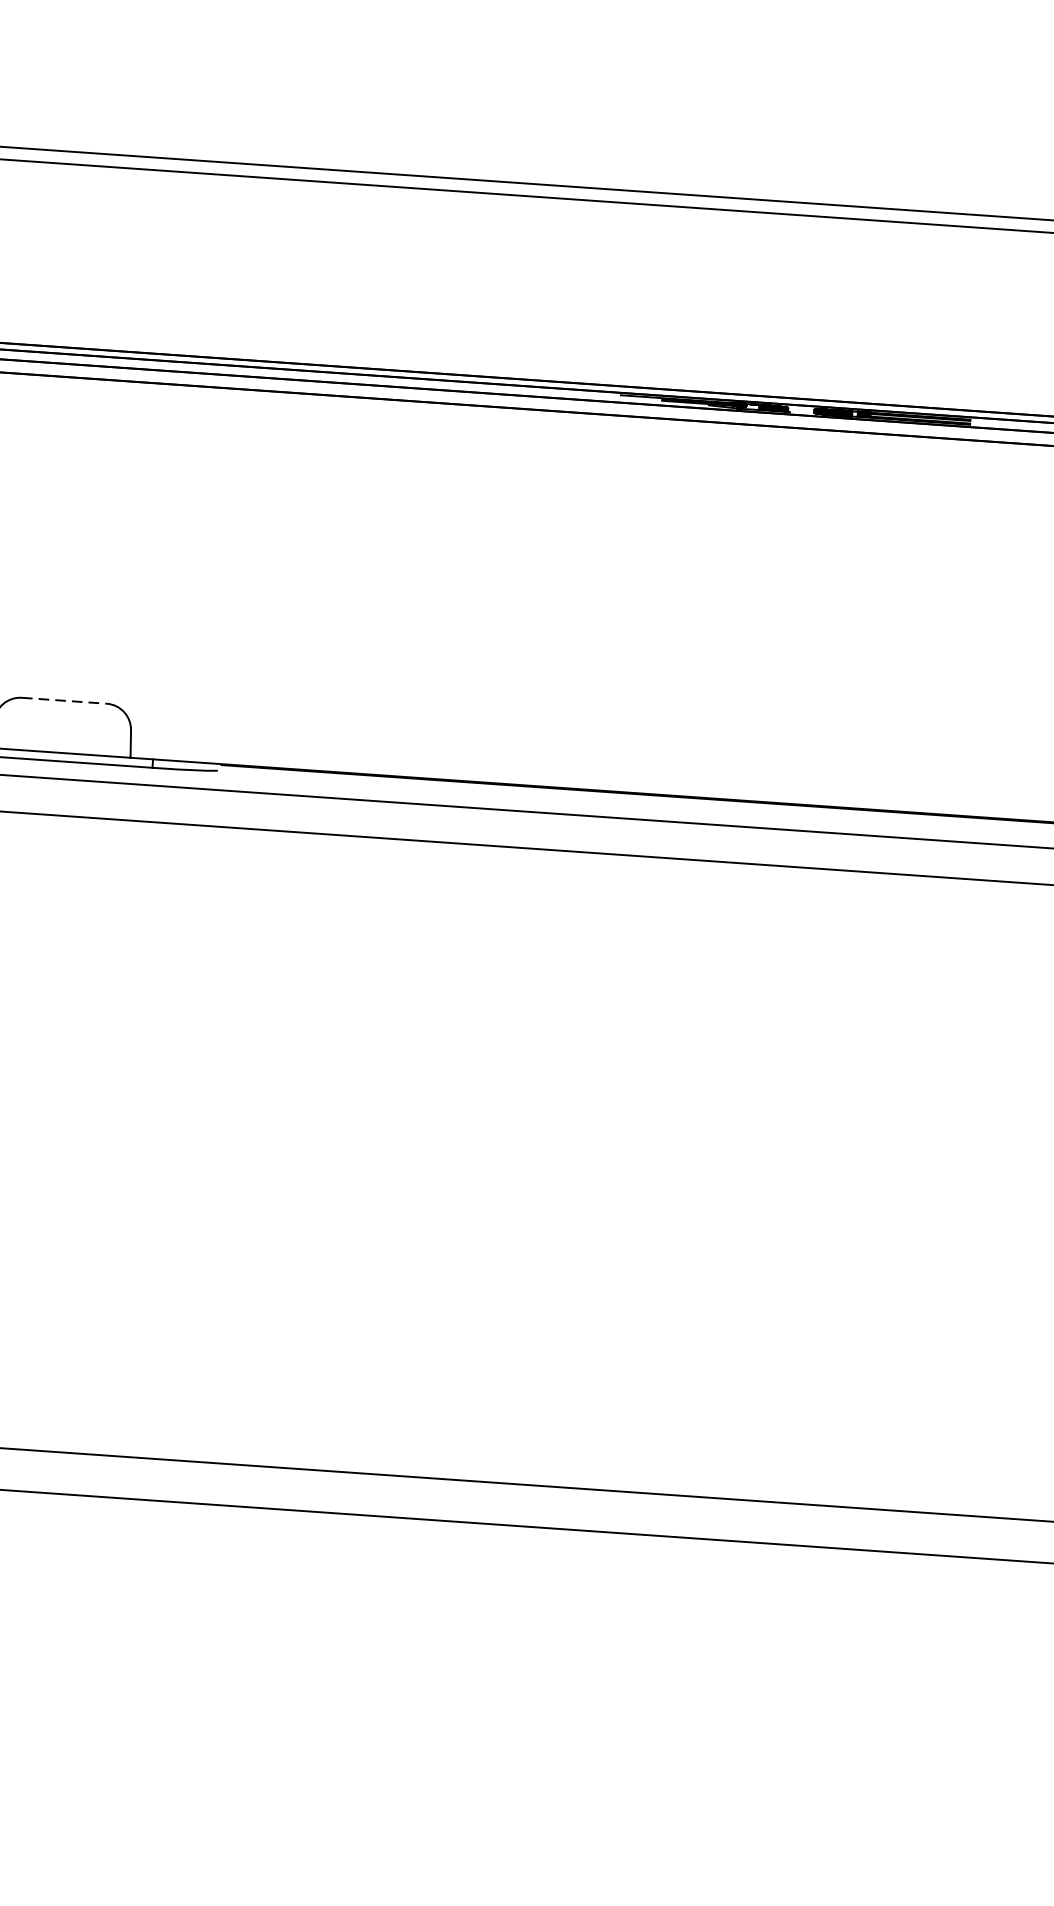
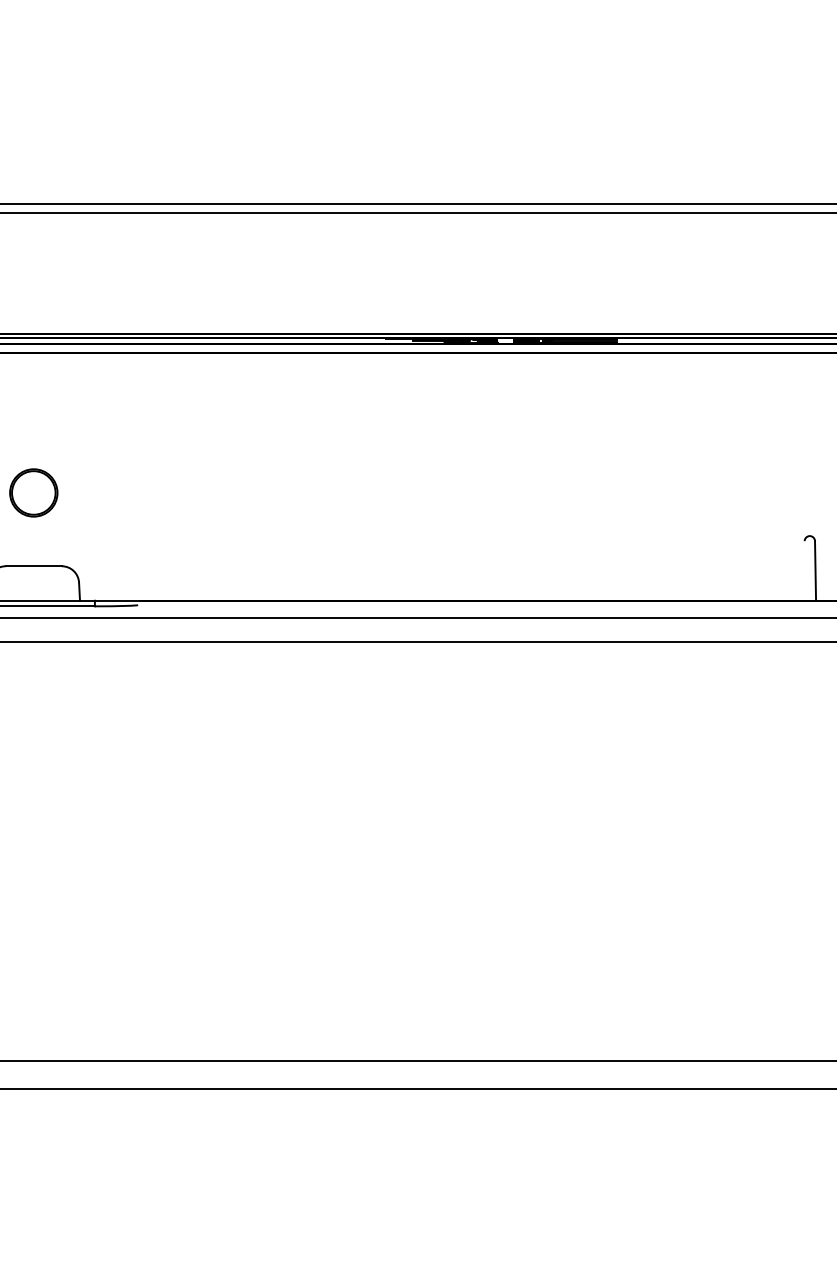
part: (71, 589) -> (33, 492), added
line: (65, 701) -> (34, 566), dashed -> solid

